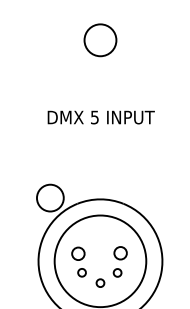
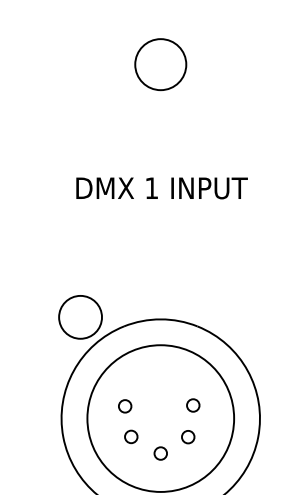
text: (94, 117) -> (151, 188), 5 -> 1
circle: (120, 252) -> (192, 404), size x0.62
circle: (77, 253) -> (123, 406), size x0.62

